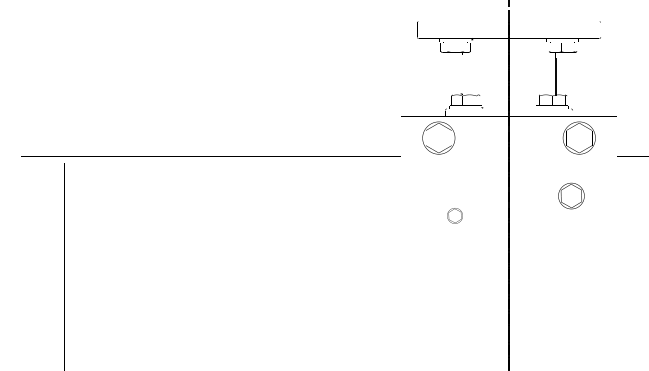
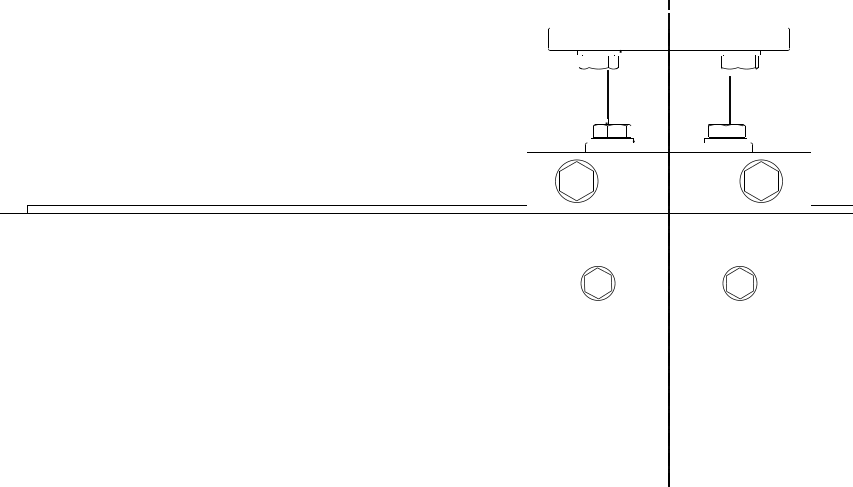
line: (462, 72) -> (607, 94), added
part: (571, 196) -> (739, 283), moved
part: (454, 215) -> (597, 283), size x1.67

